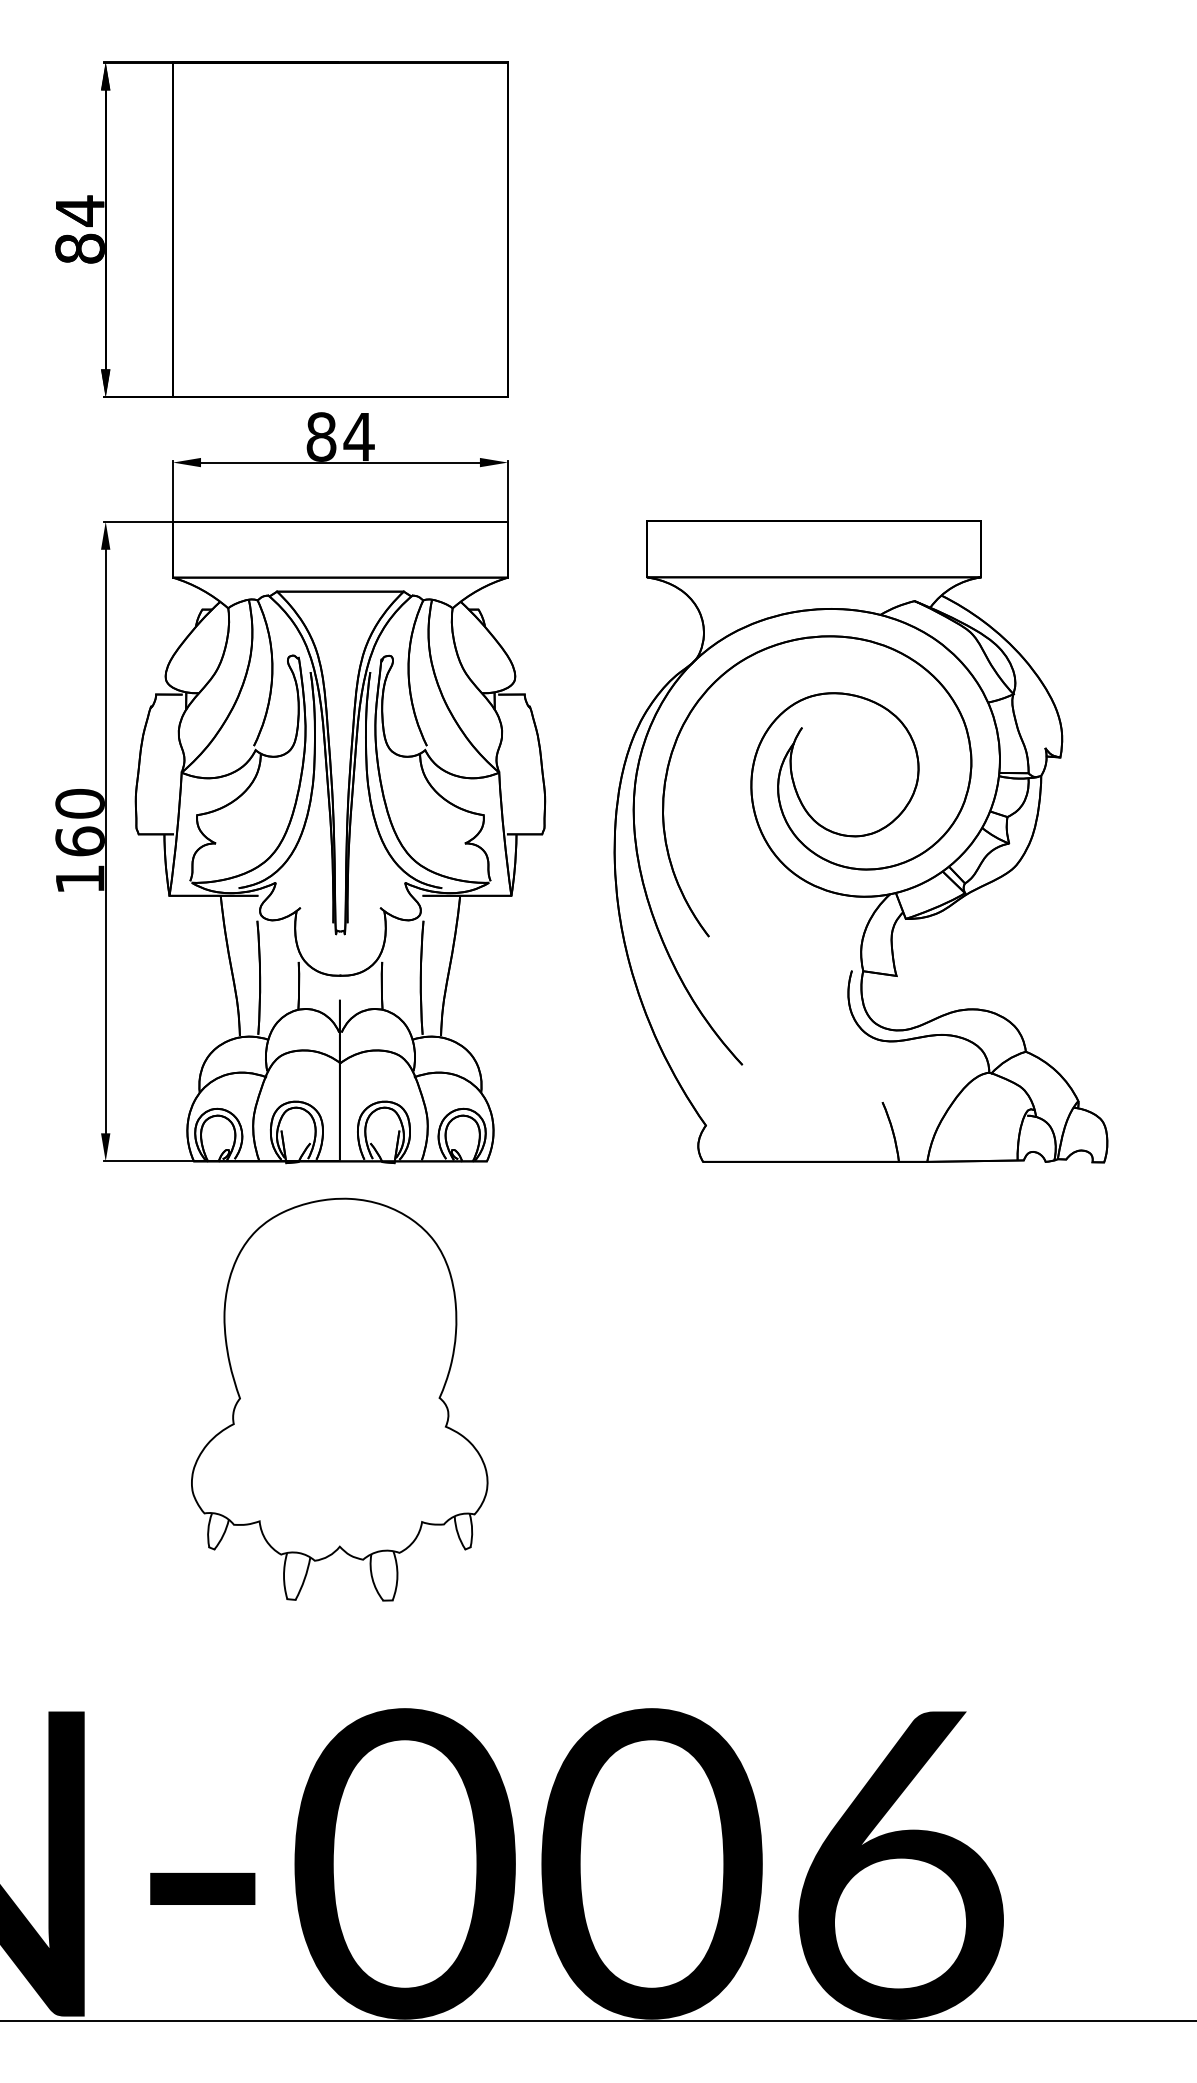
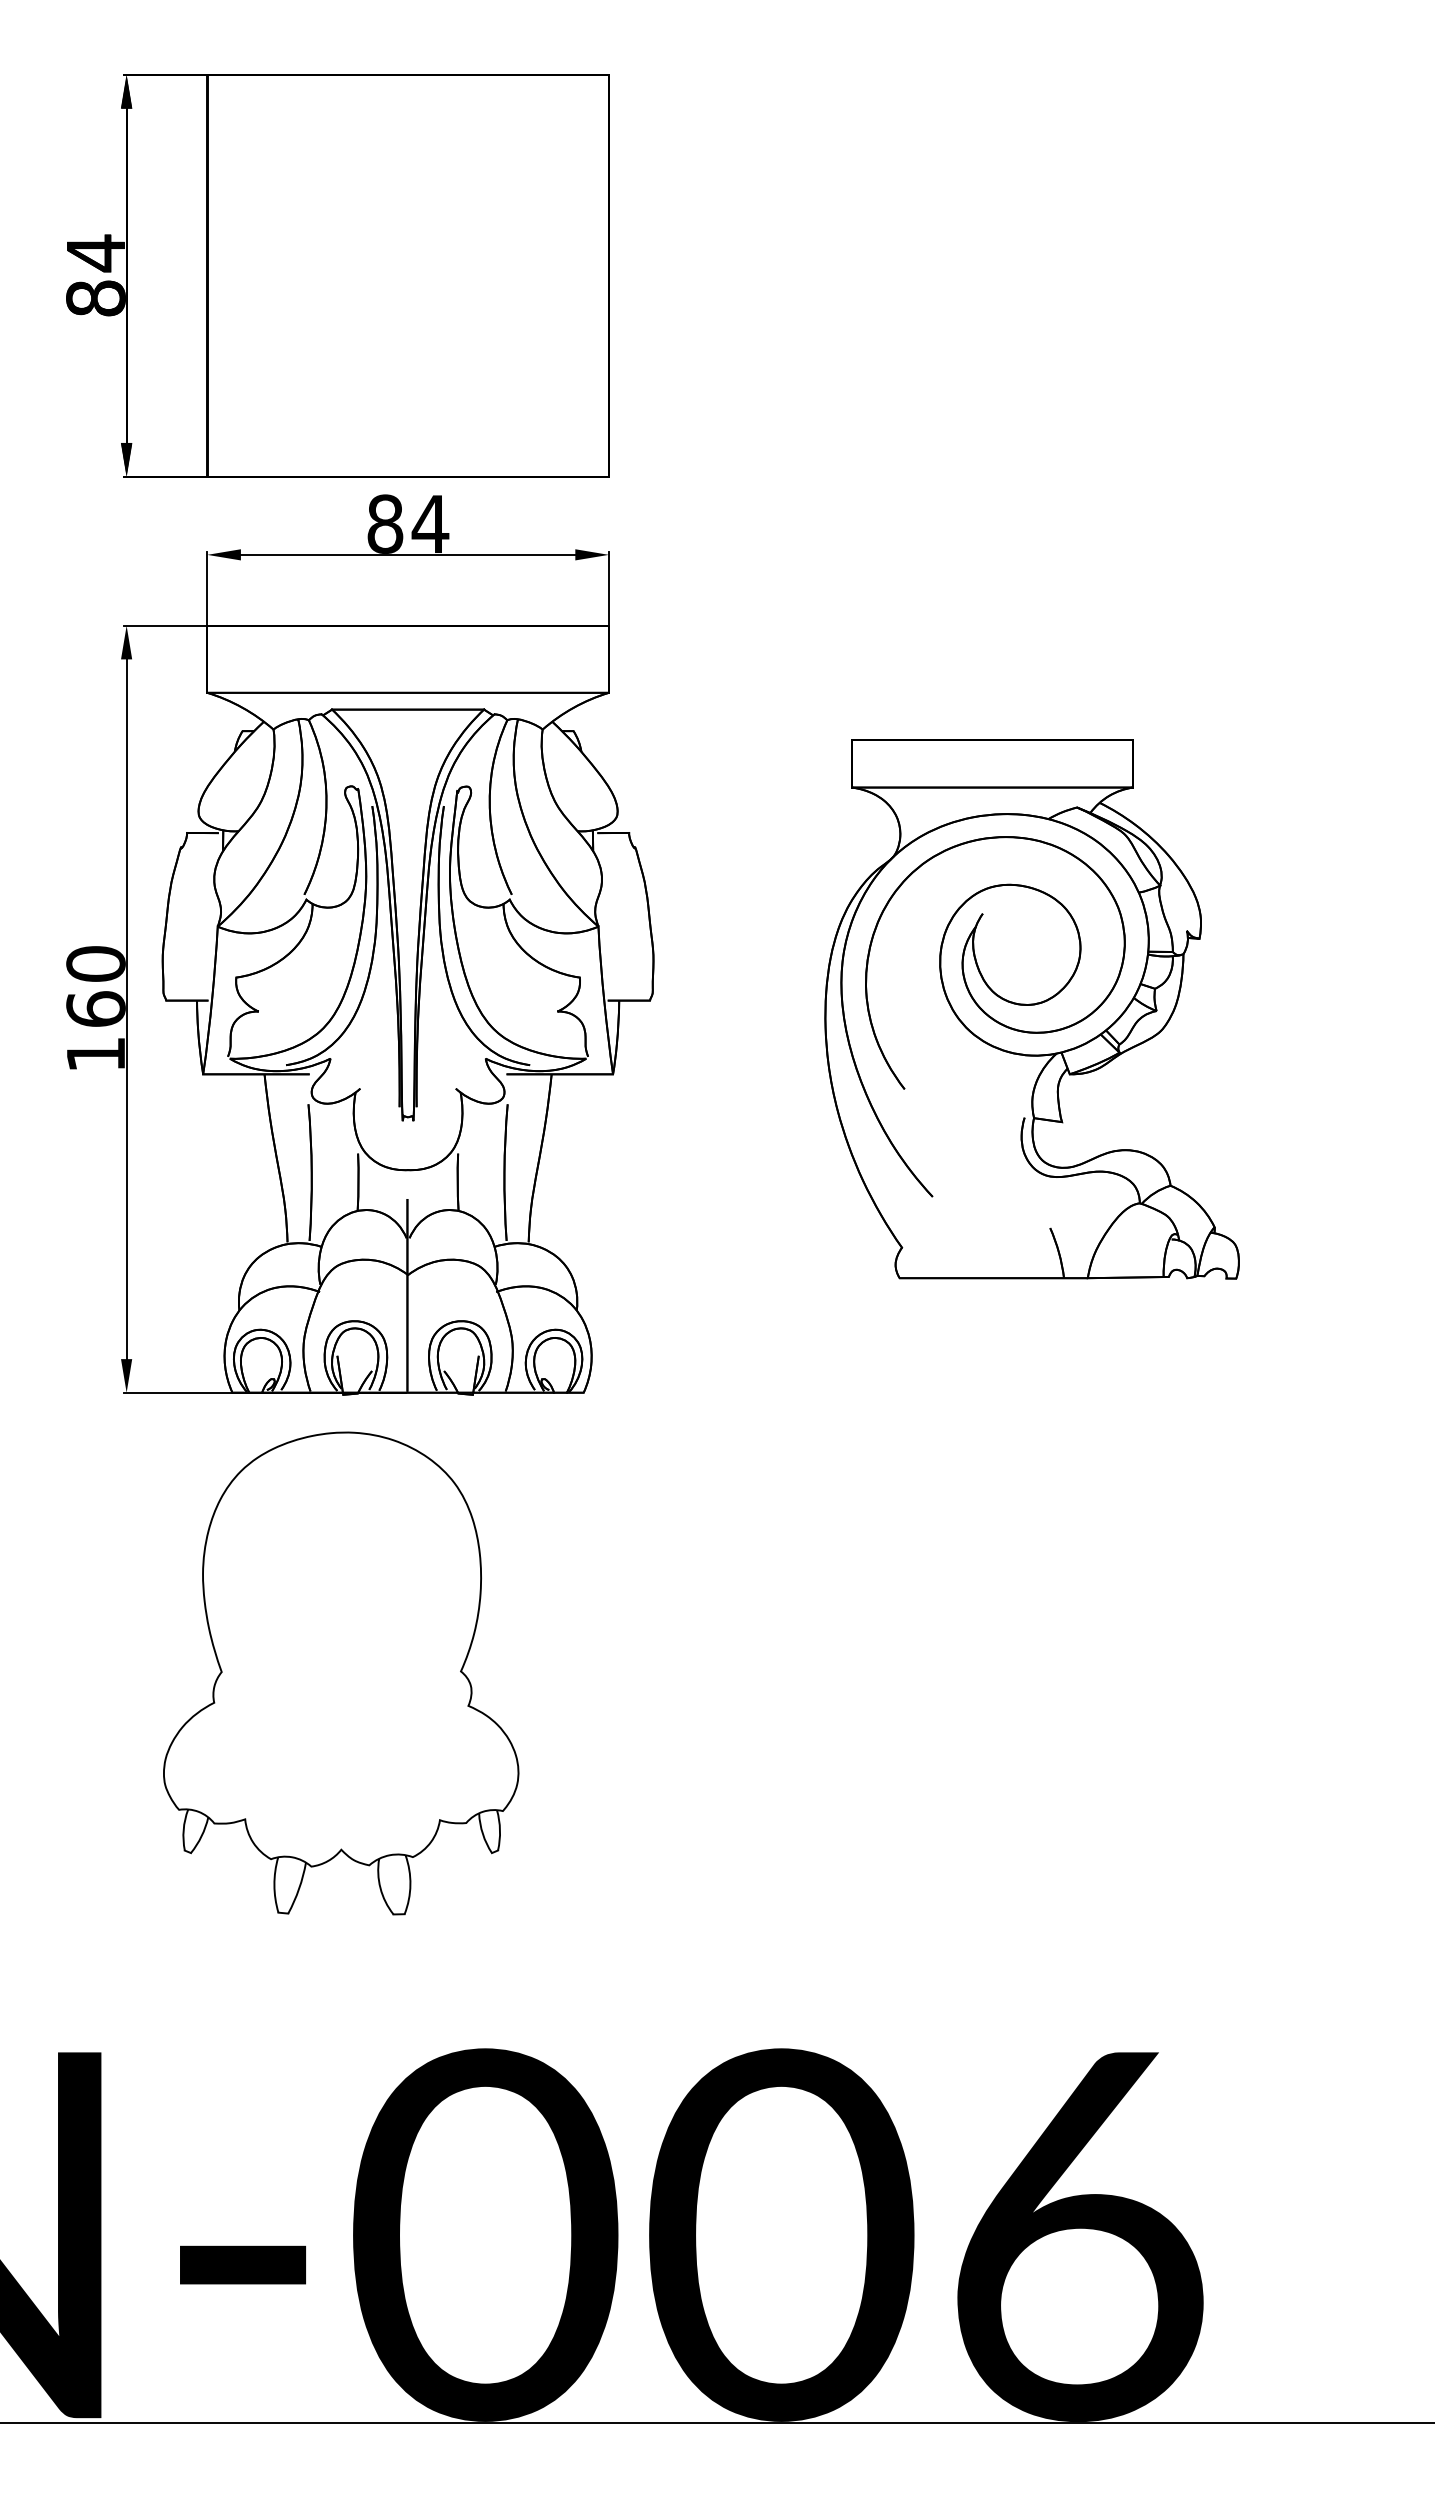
part: (860, 841) -> (1031, 1009), size x0.7
part: (339, 1399) -> (341, 1673), moved

